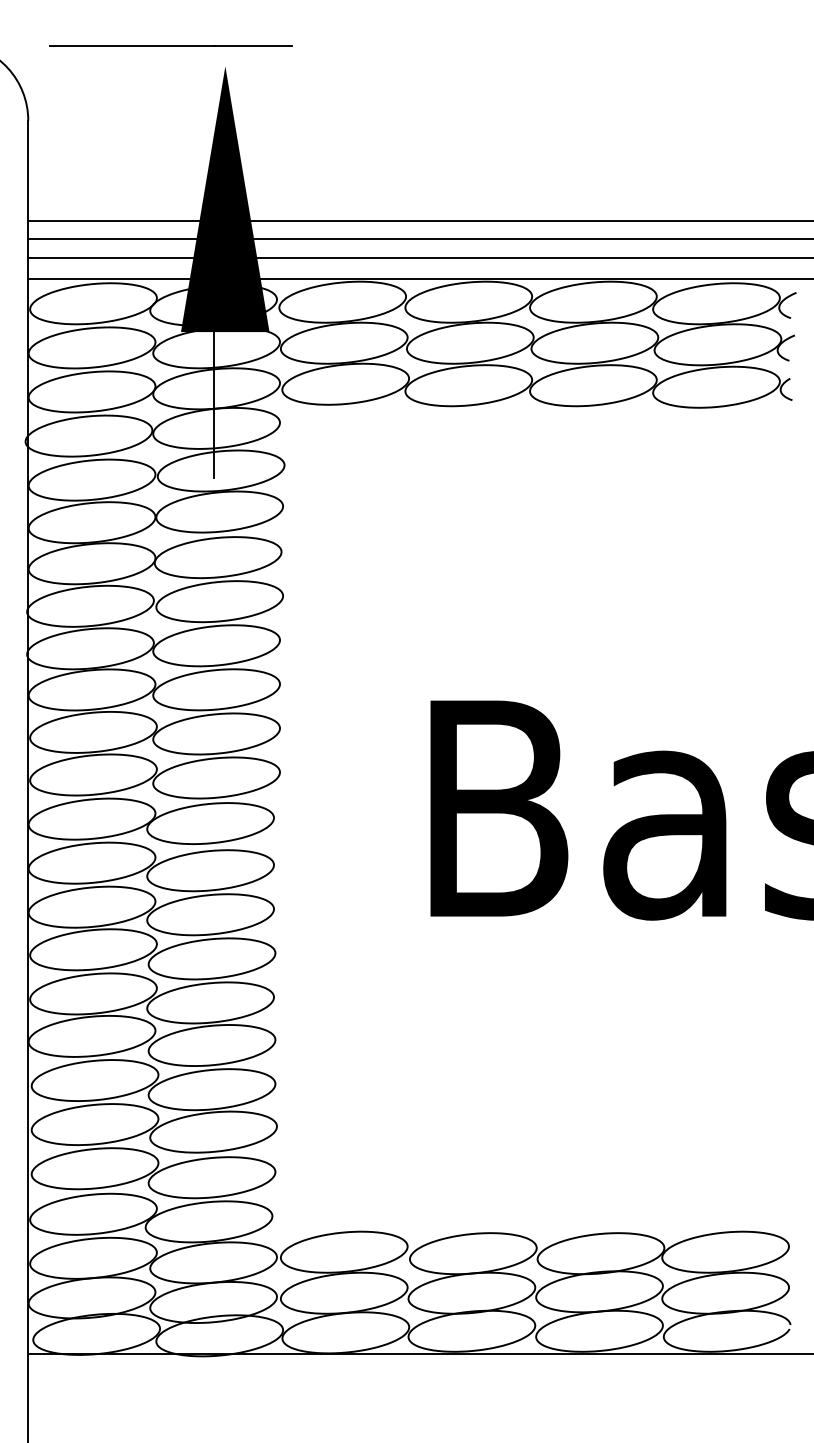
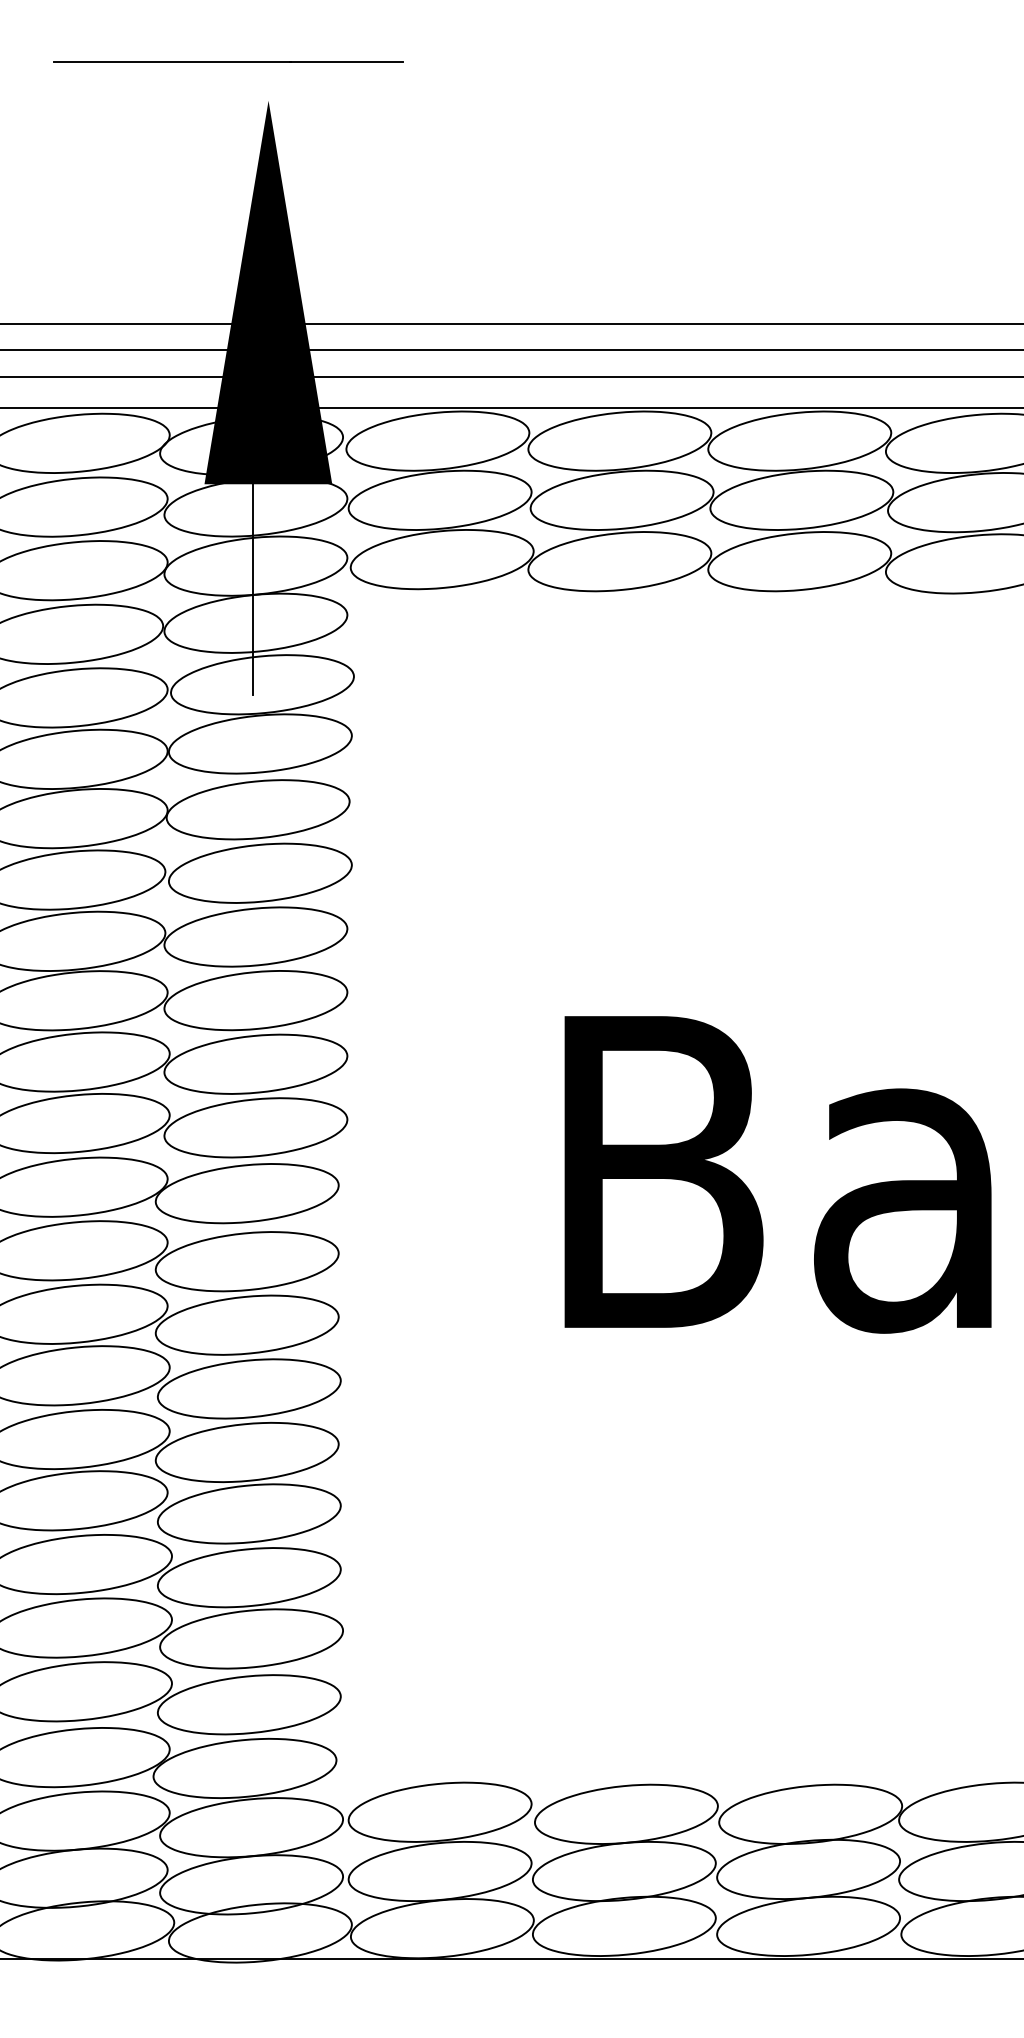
line: (170, 45) -> (226, 60), moved

